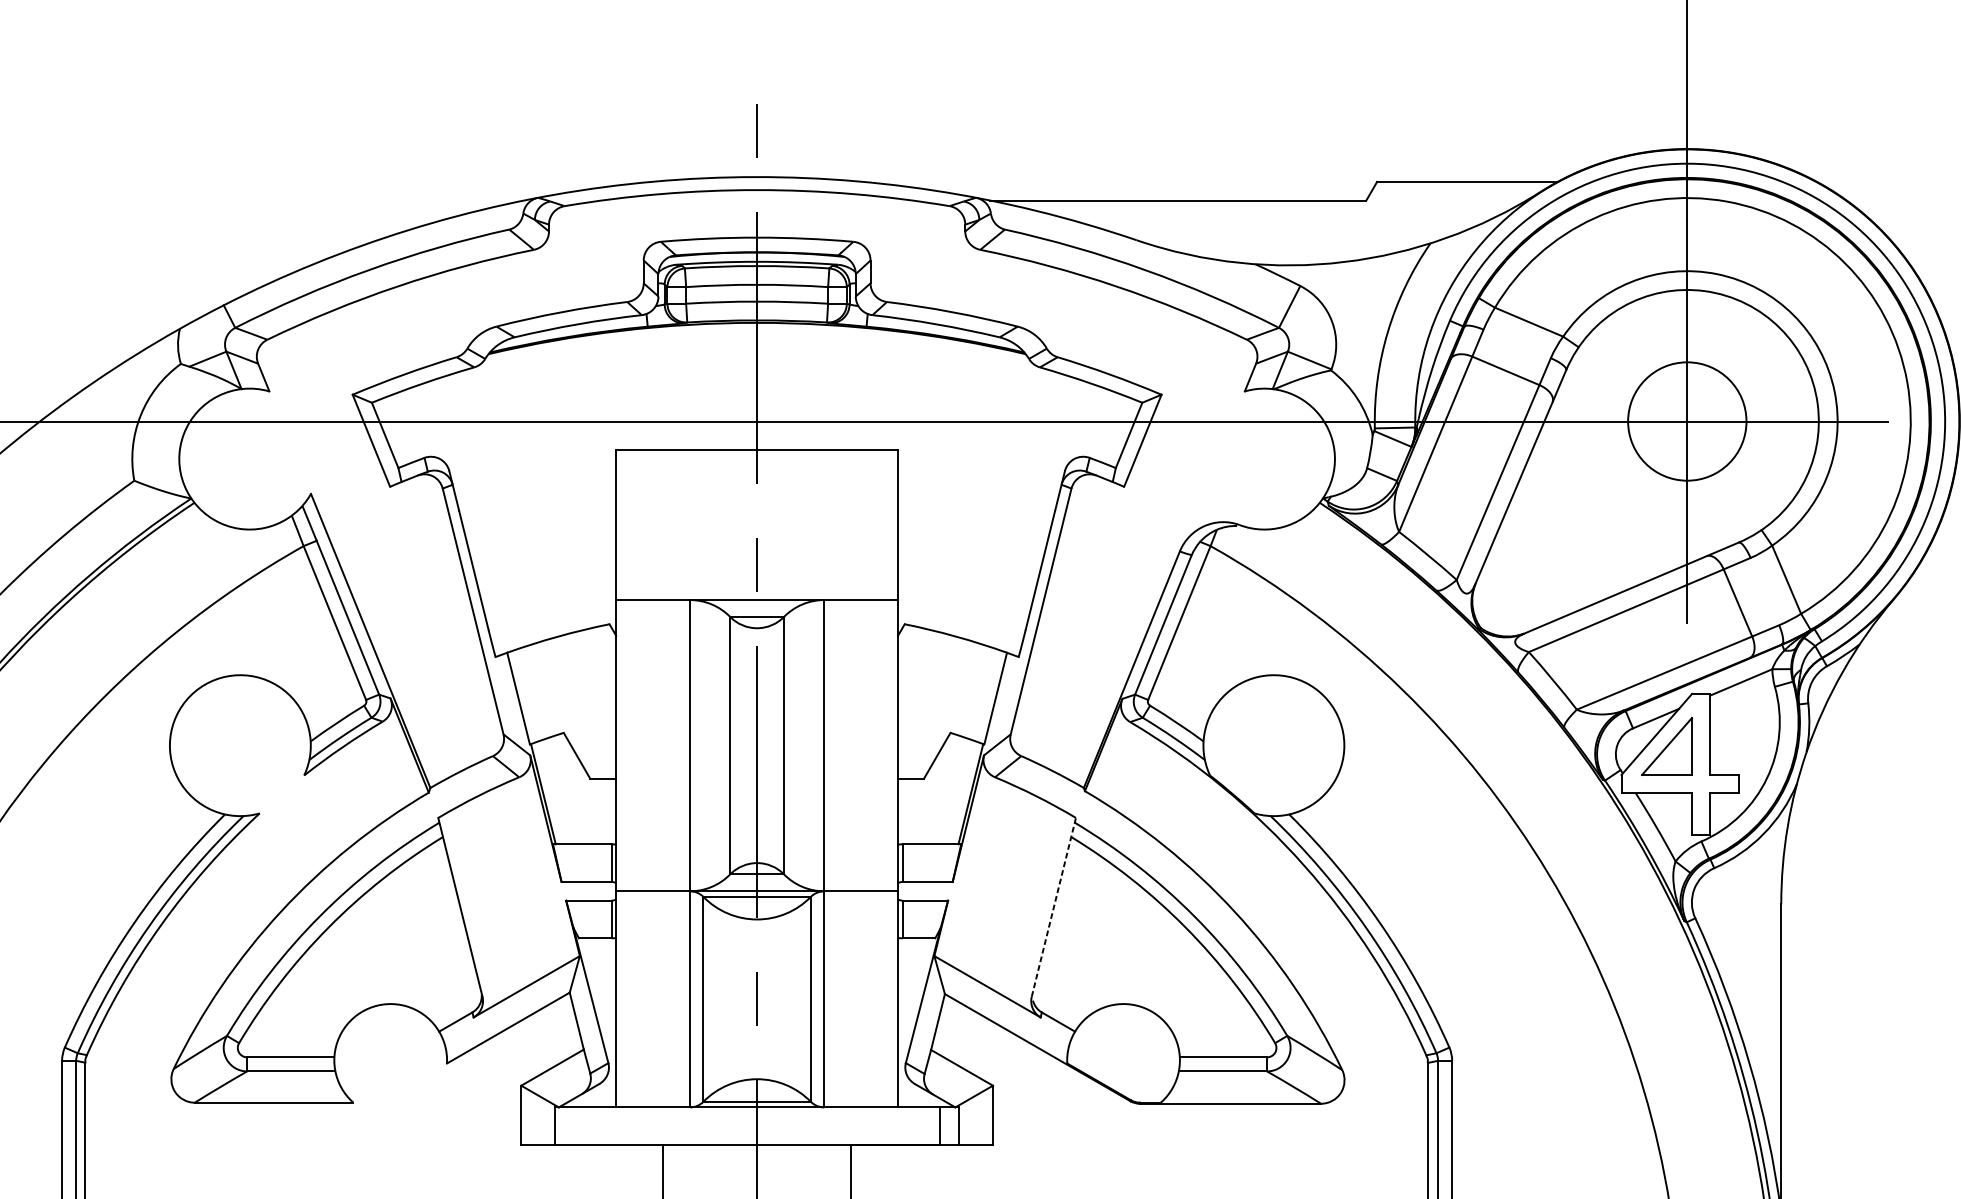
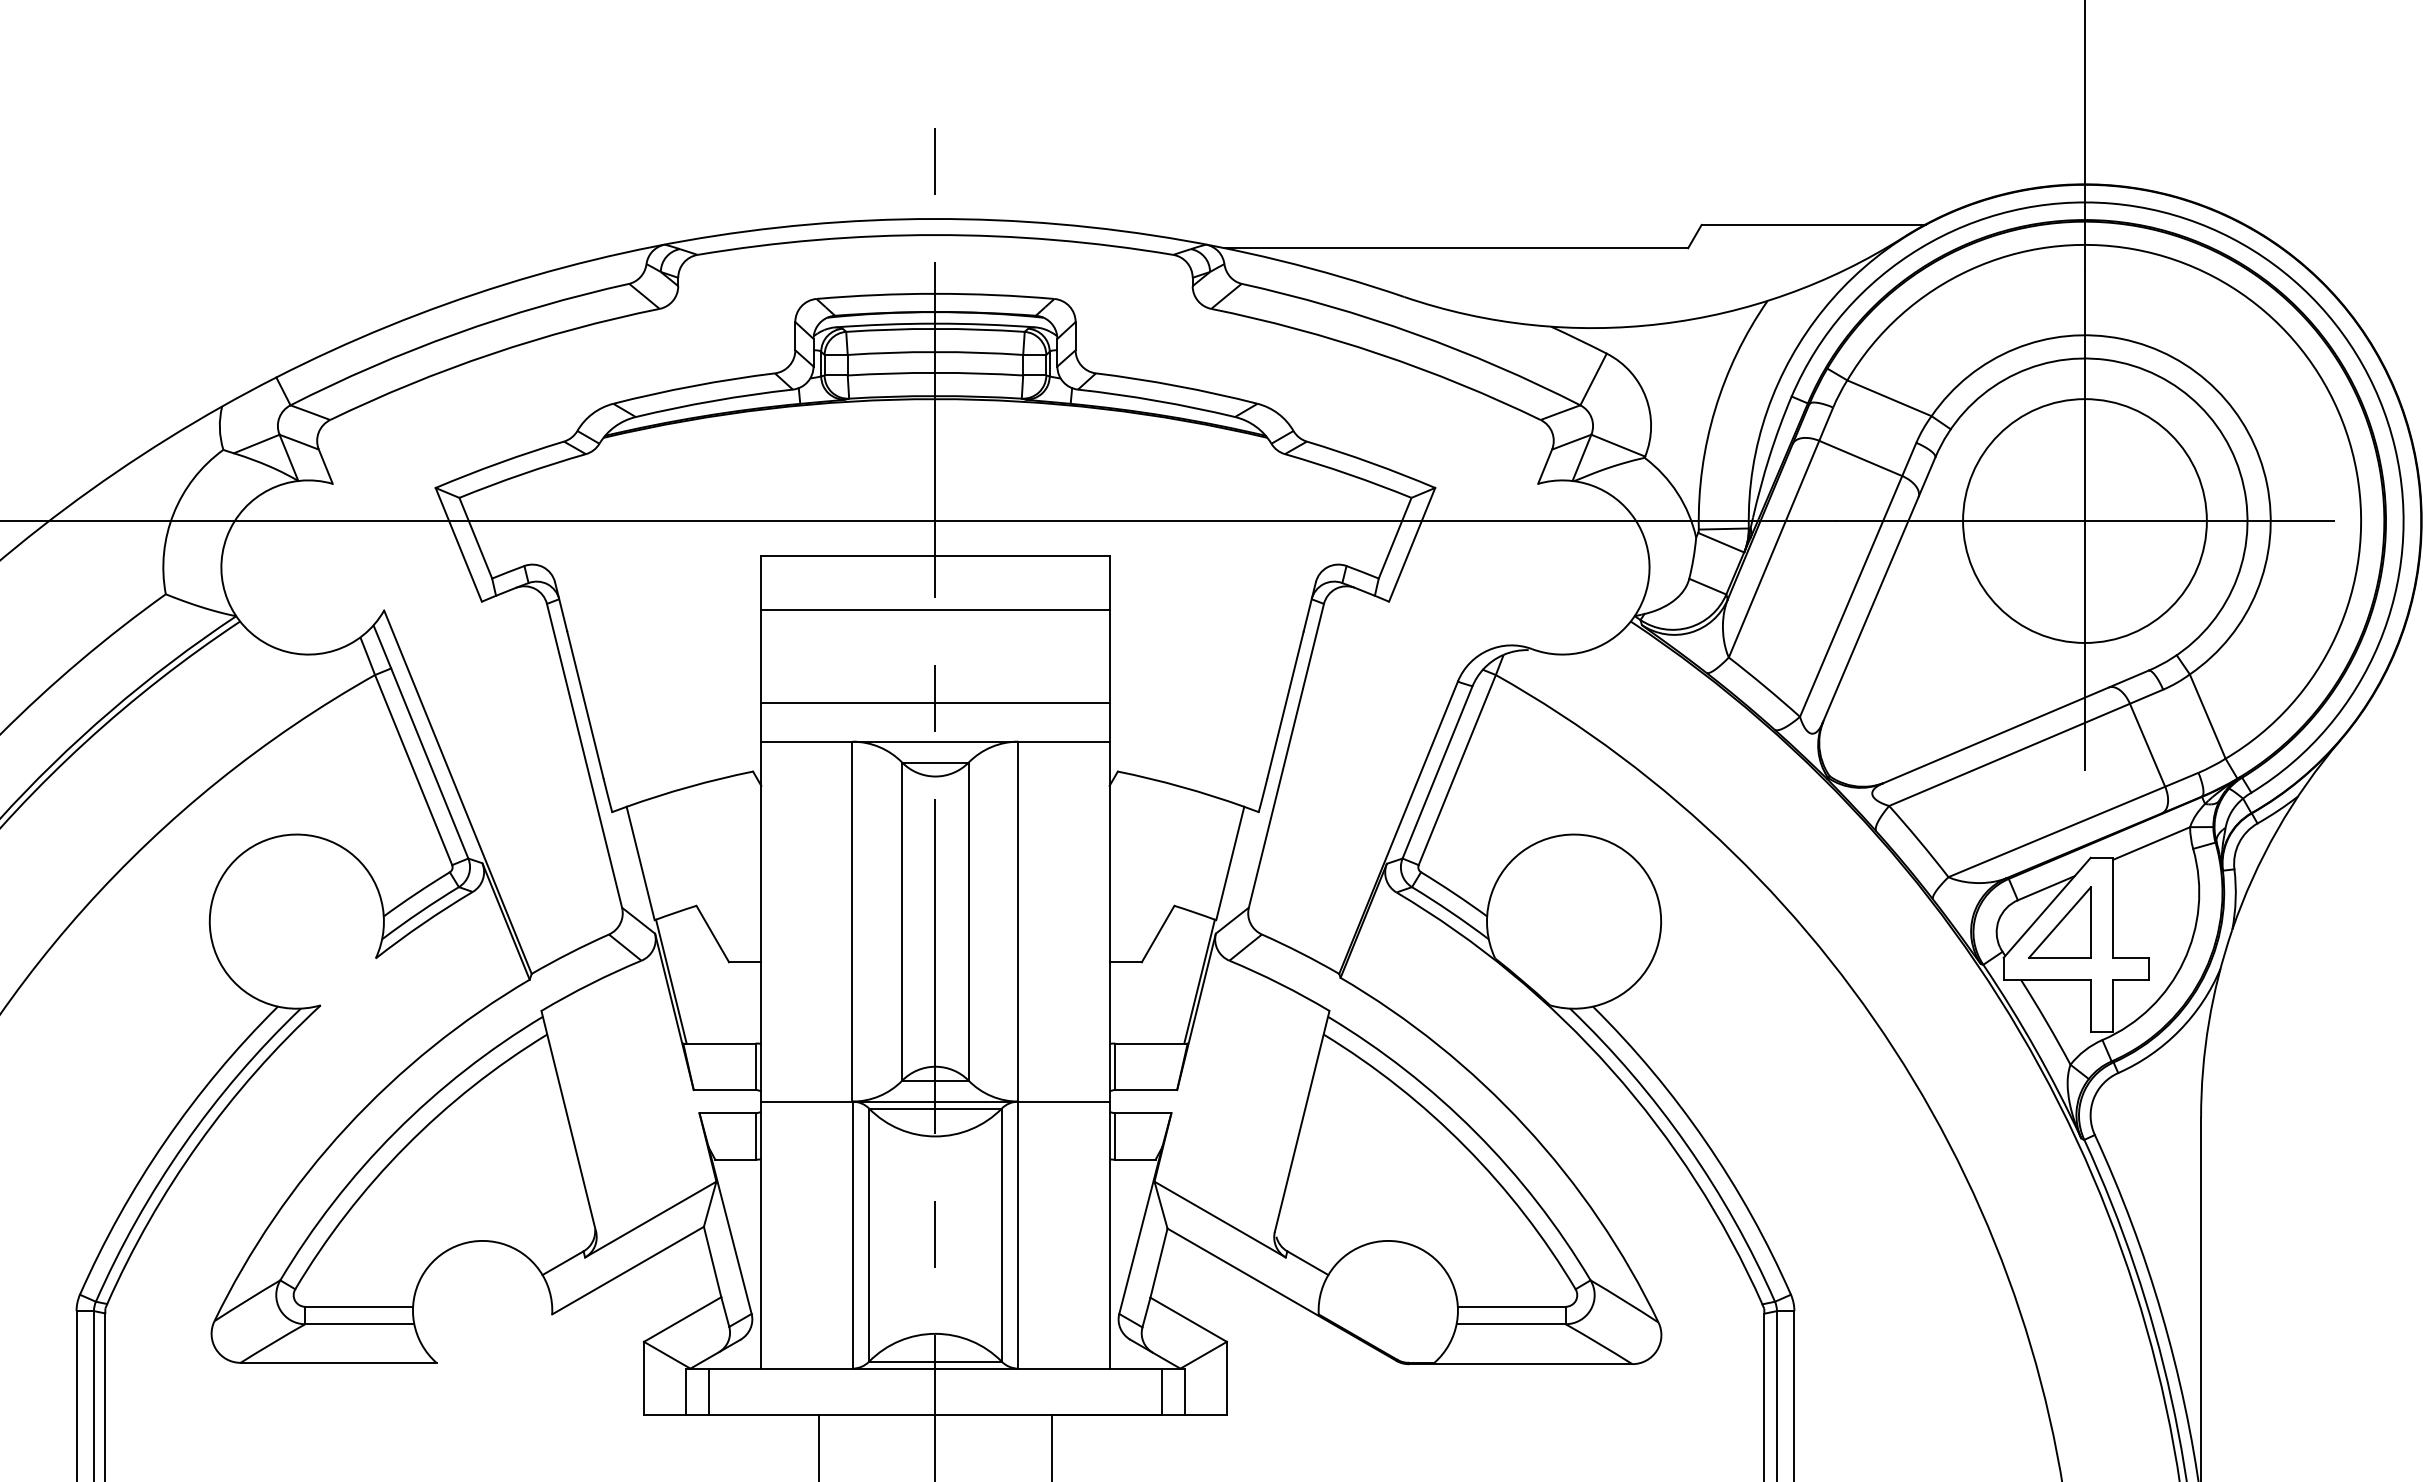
circle: (1686, 421) -> (2084, 520), size x1.67
line: (757, 493) -> (935, 609), added
line: (757, 569) -> (935, 703), added
line: (1054, 907) -> (1302, 1121), dashed -> solid
line: (574, 1125) -> (709, 1391), added

